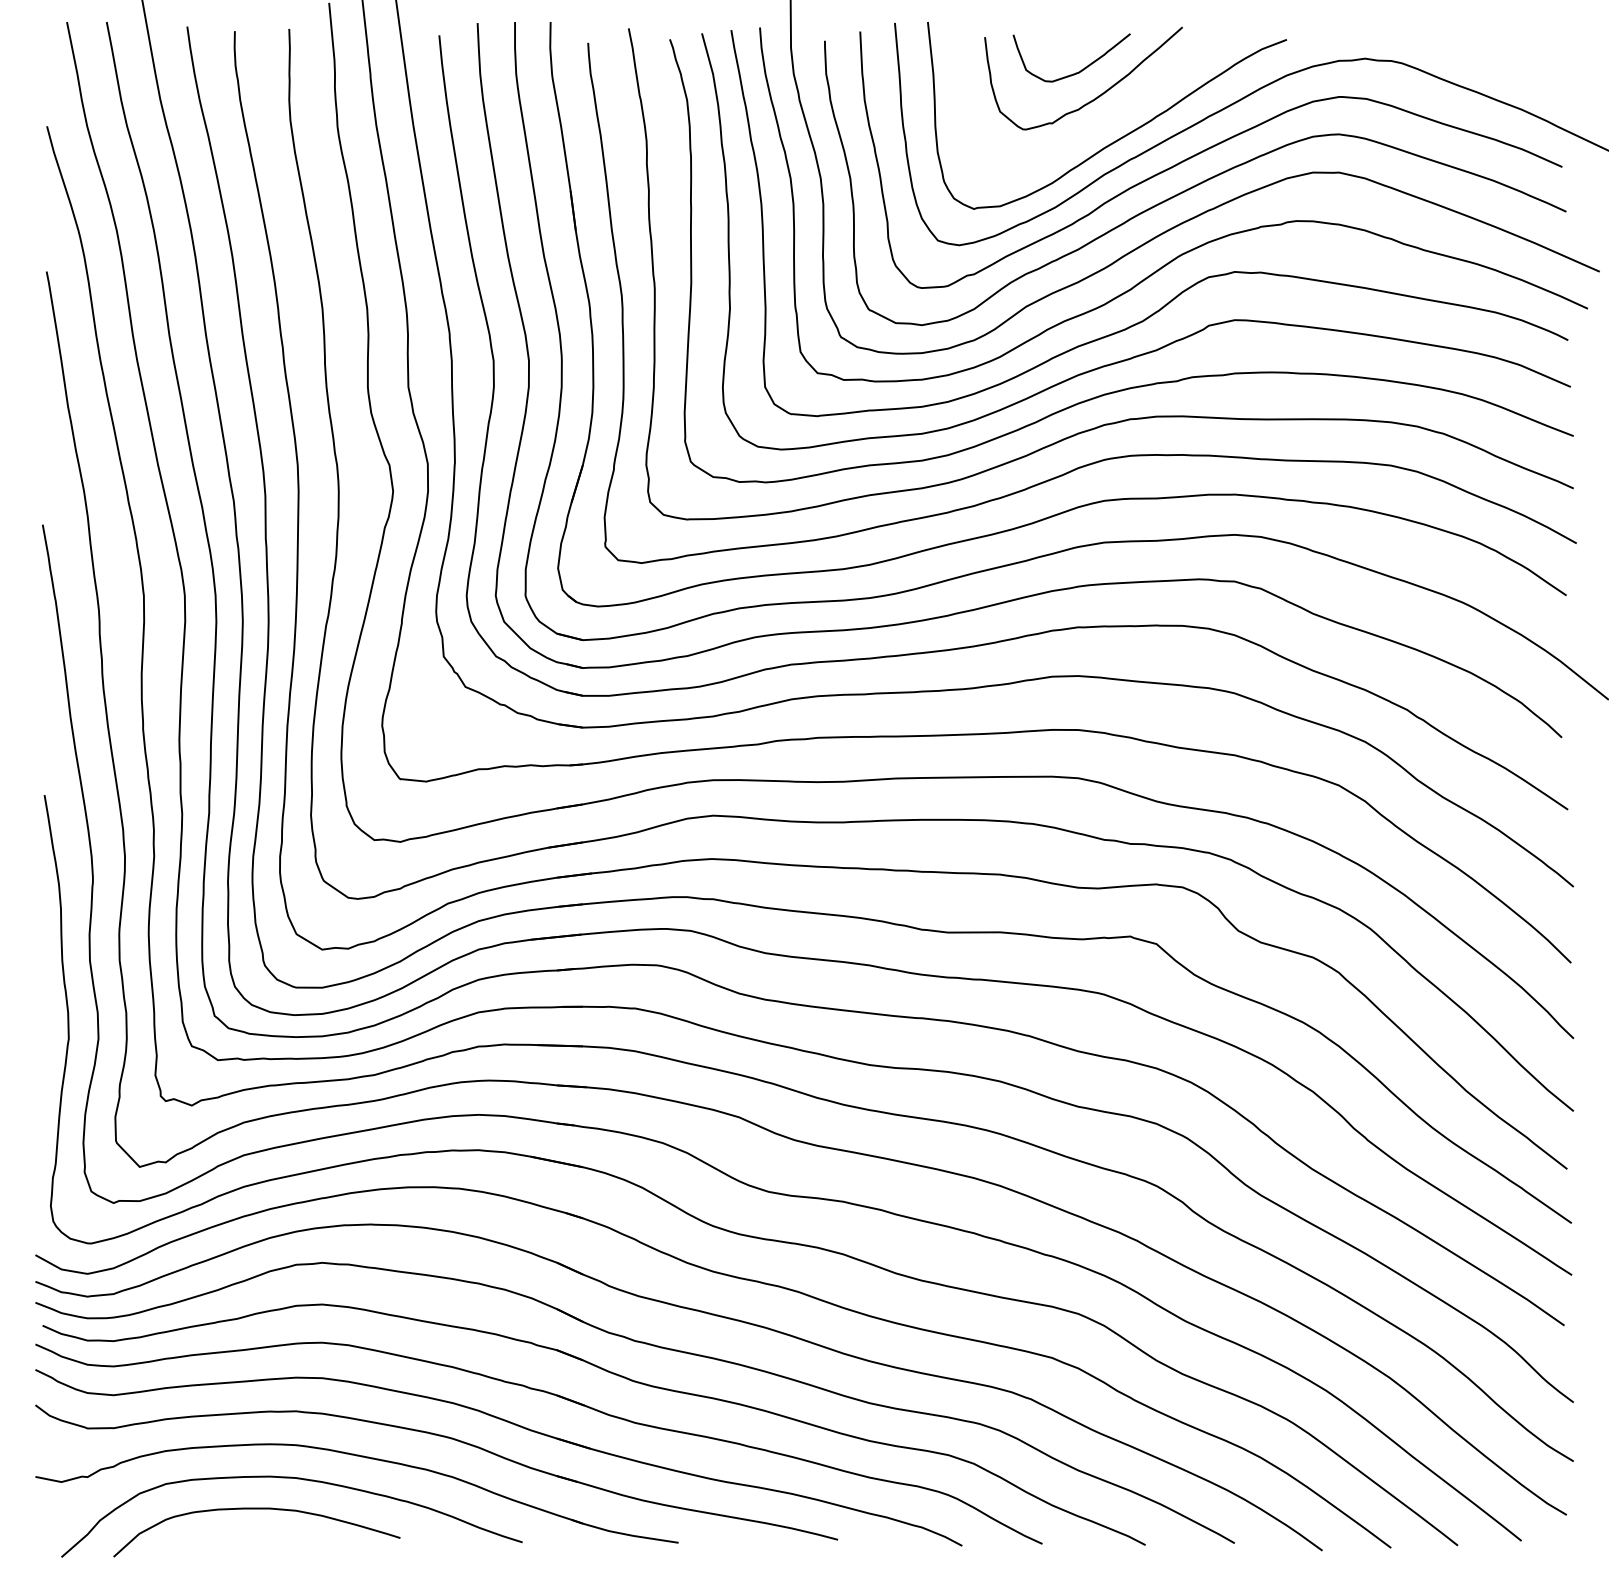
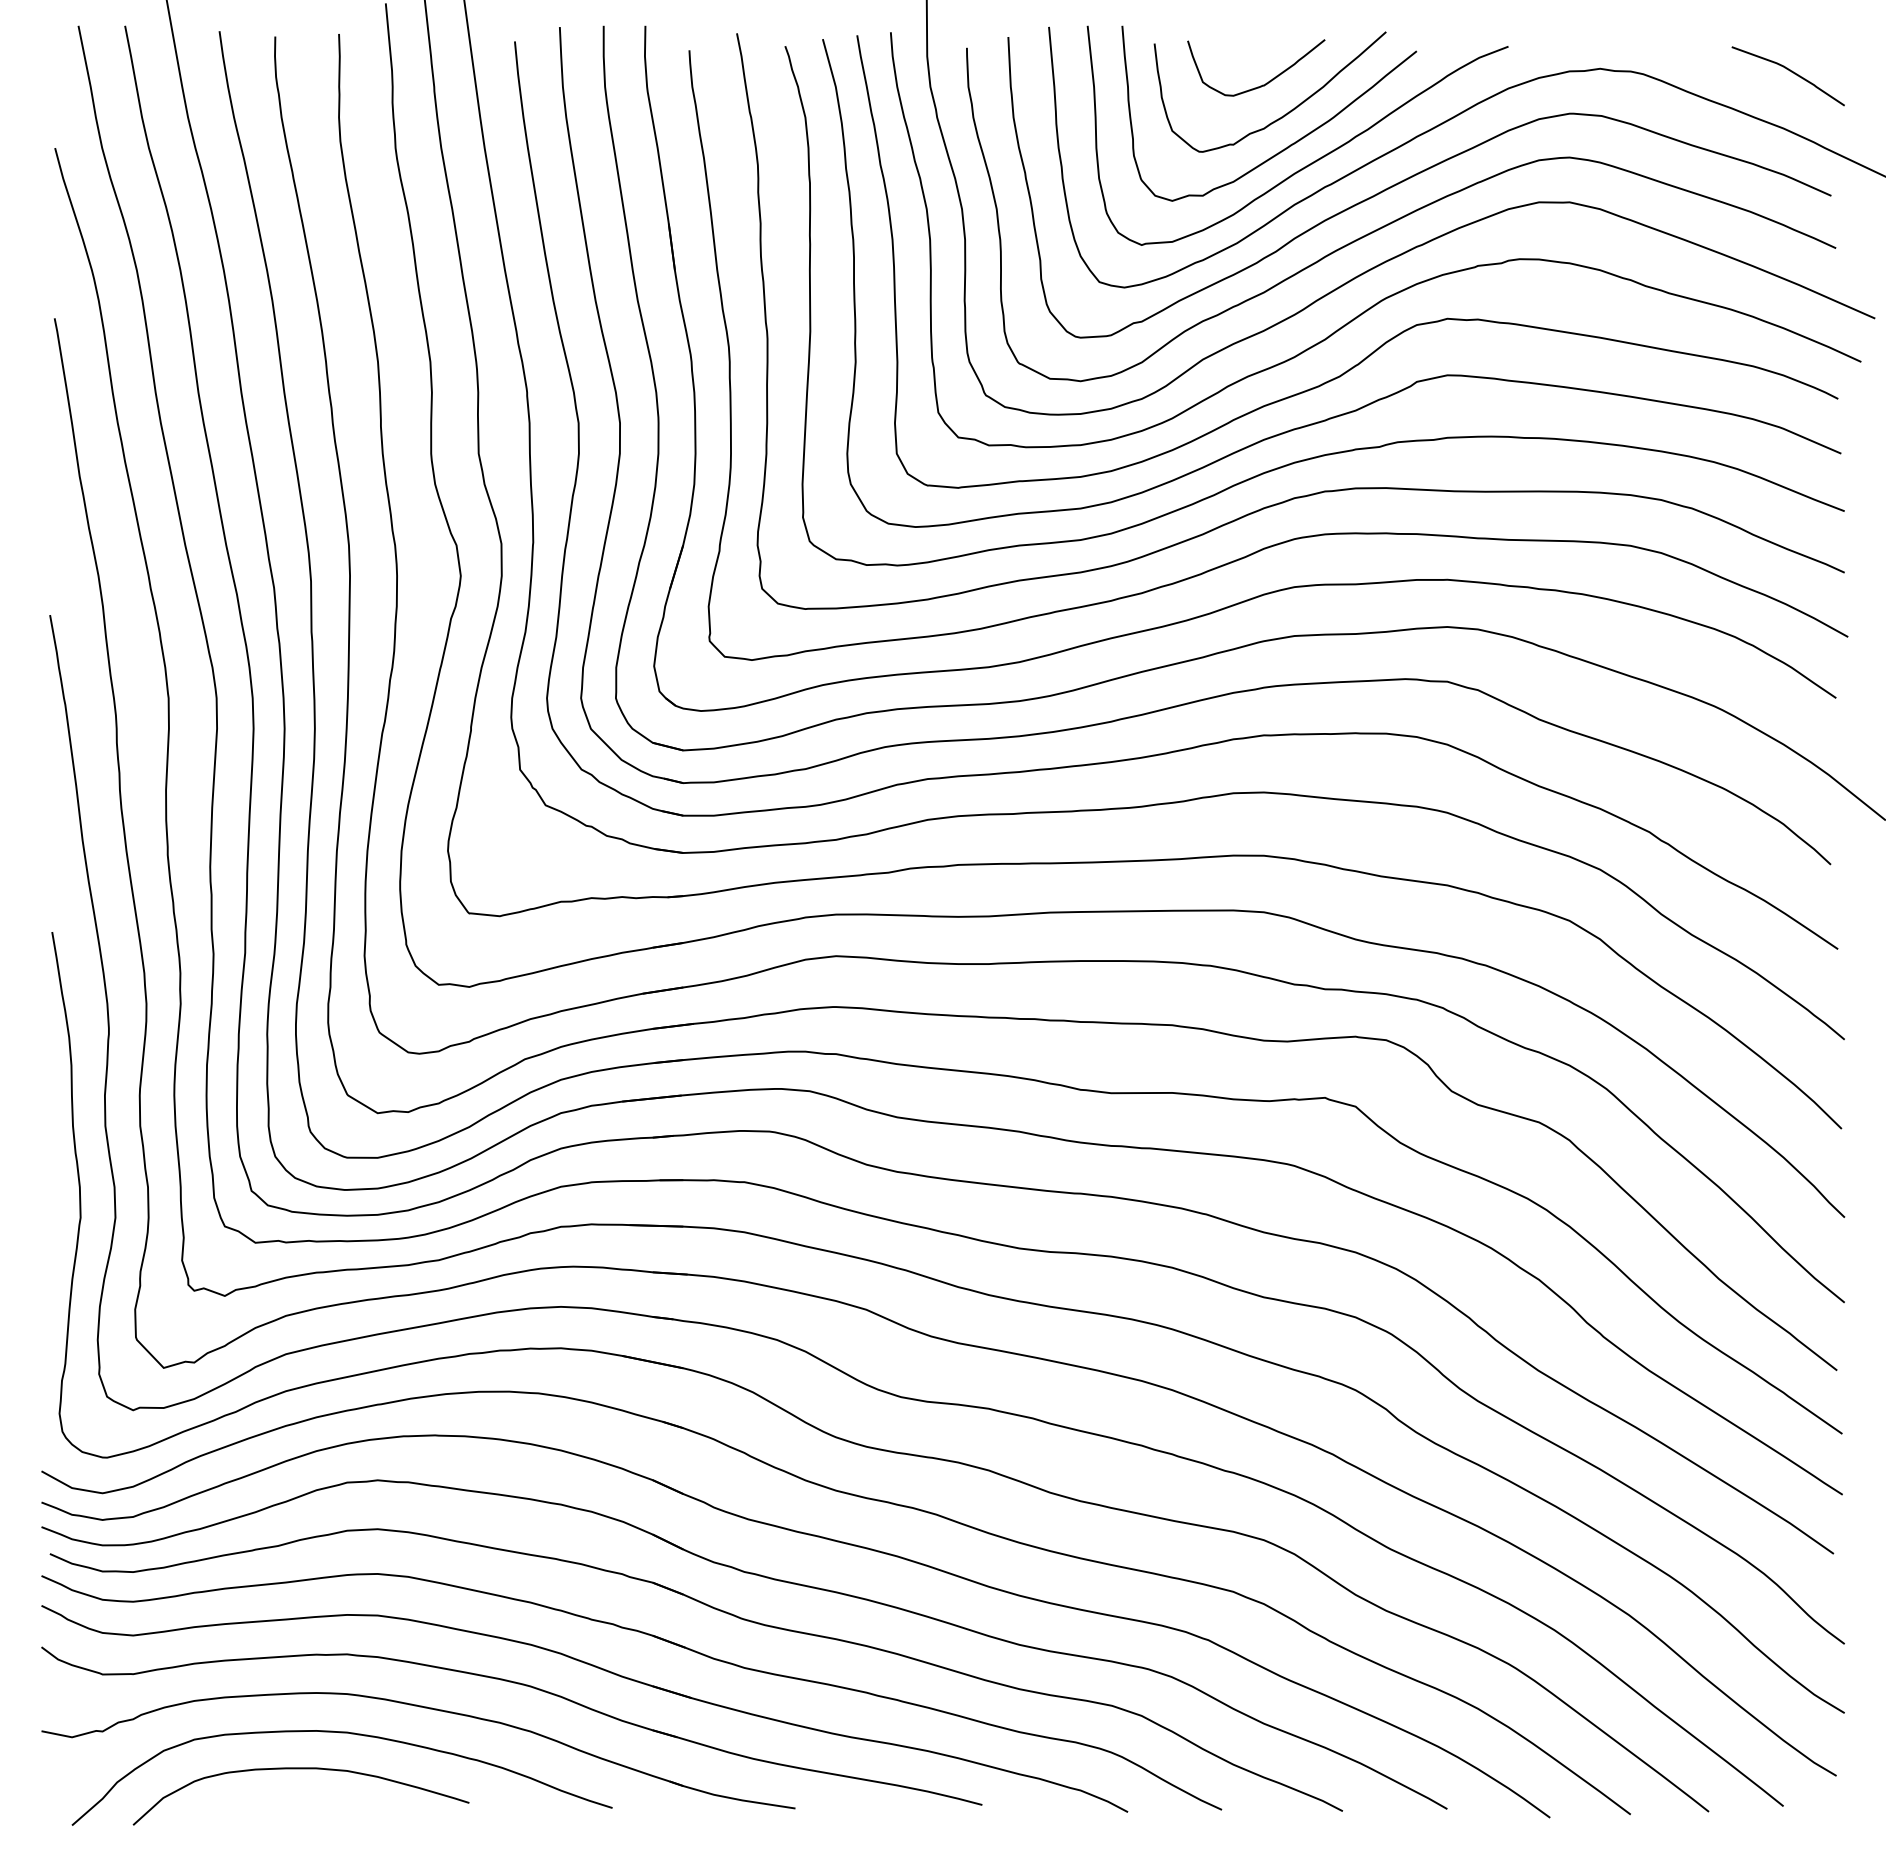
curve: (1526, 60) -> (1789, 71), added
curve: (1100, 123) -> (1290, 144), added

